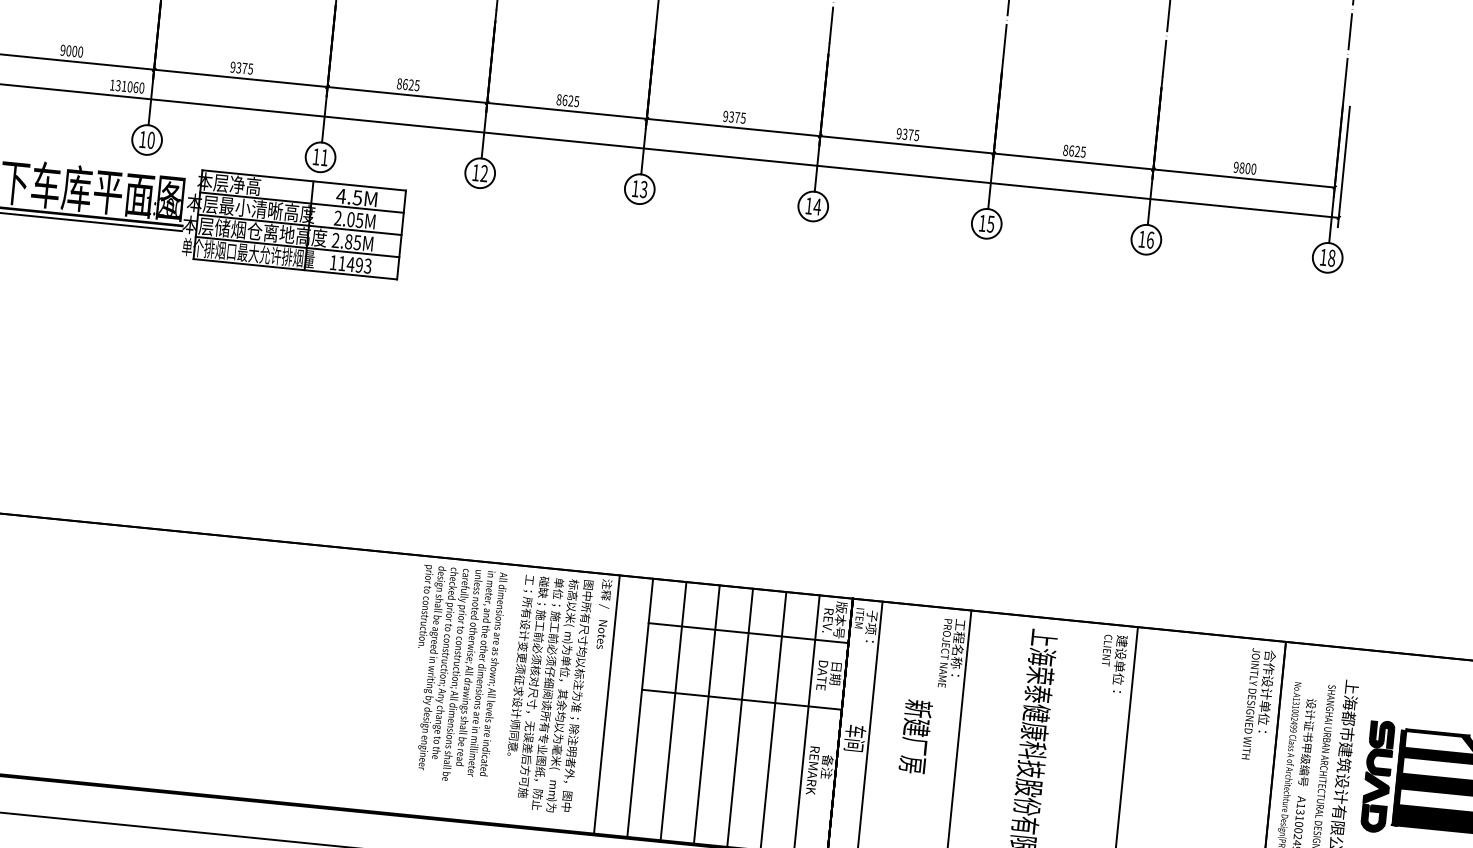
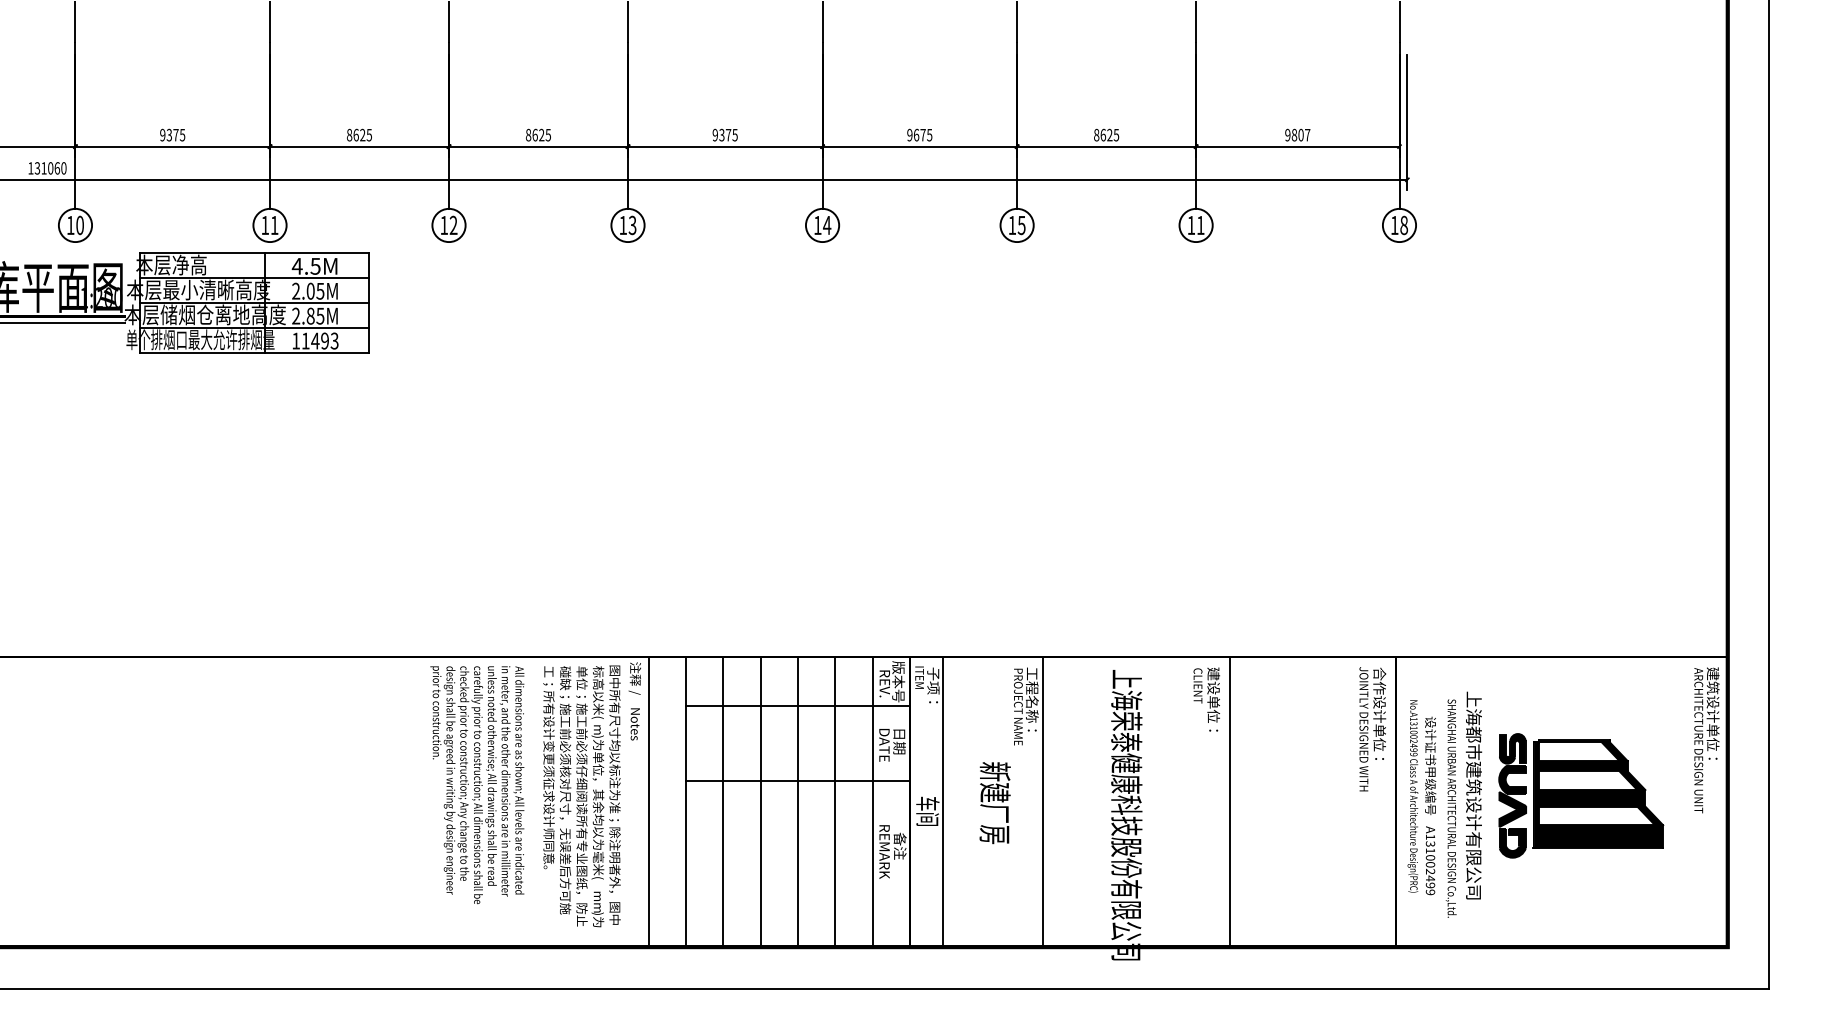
text: (905, 133) -> (916, 134), 9375 -> 9675
text: (1253, 168) -> (1307, 134), 9800 -> 9807
text: (1150, 240) -> (1200, 225), 16 -> 11

